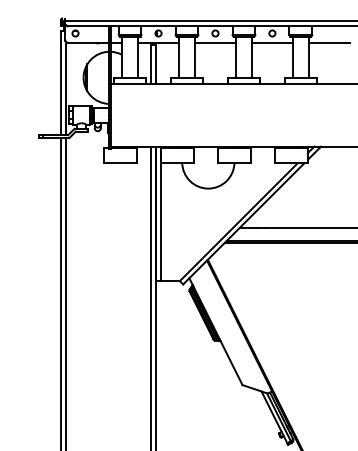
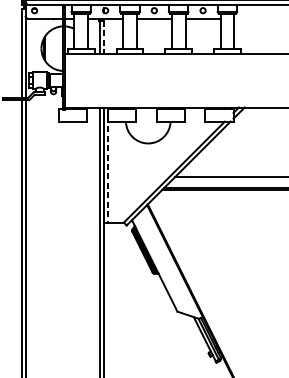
line: (328, 42) -> (251, 18), removed
line: (156, 64) -> (103, 37), solid -> dashed
line: (160, 214) -> (107, 165), solid -> dashed

